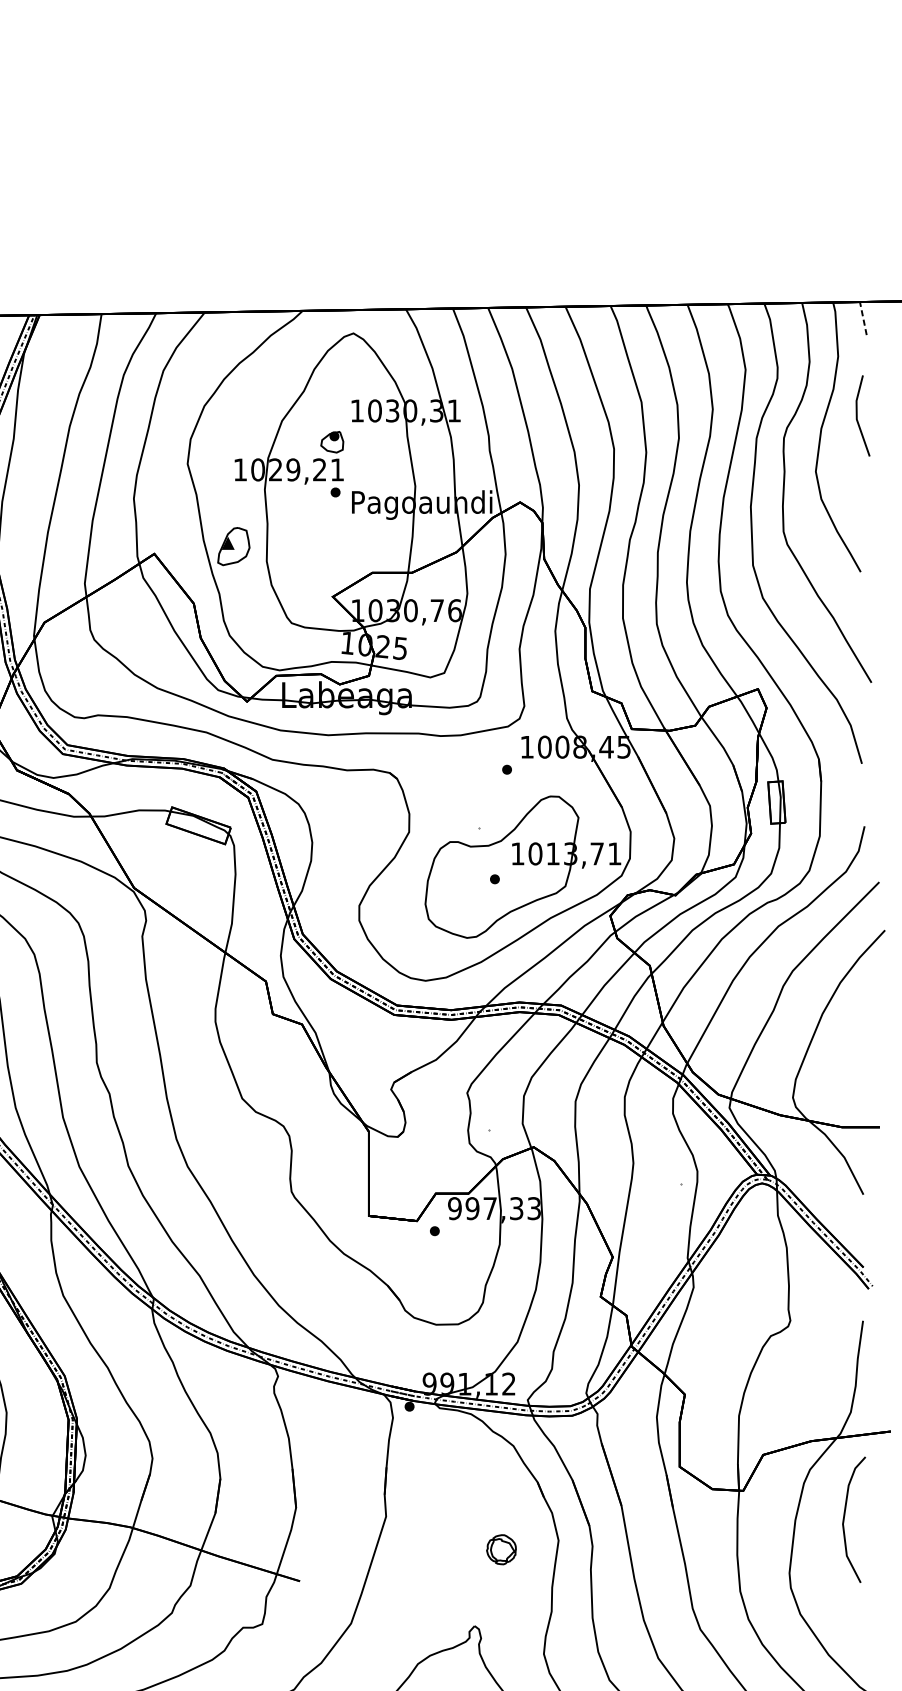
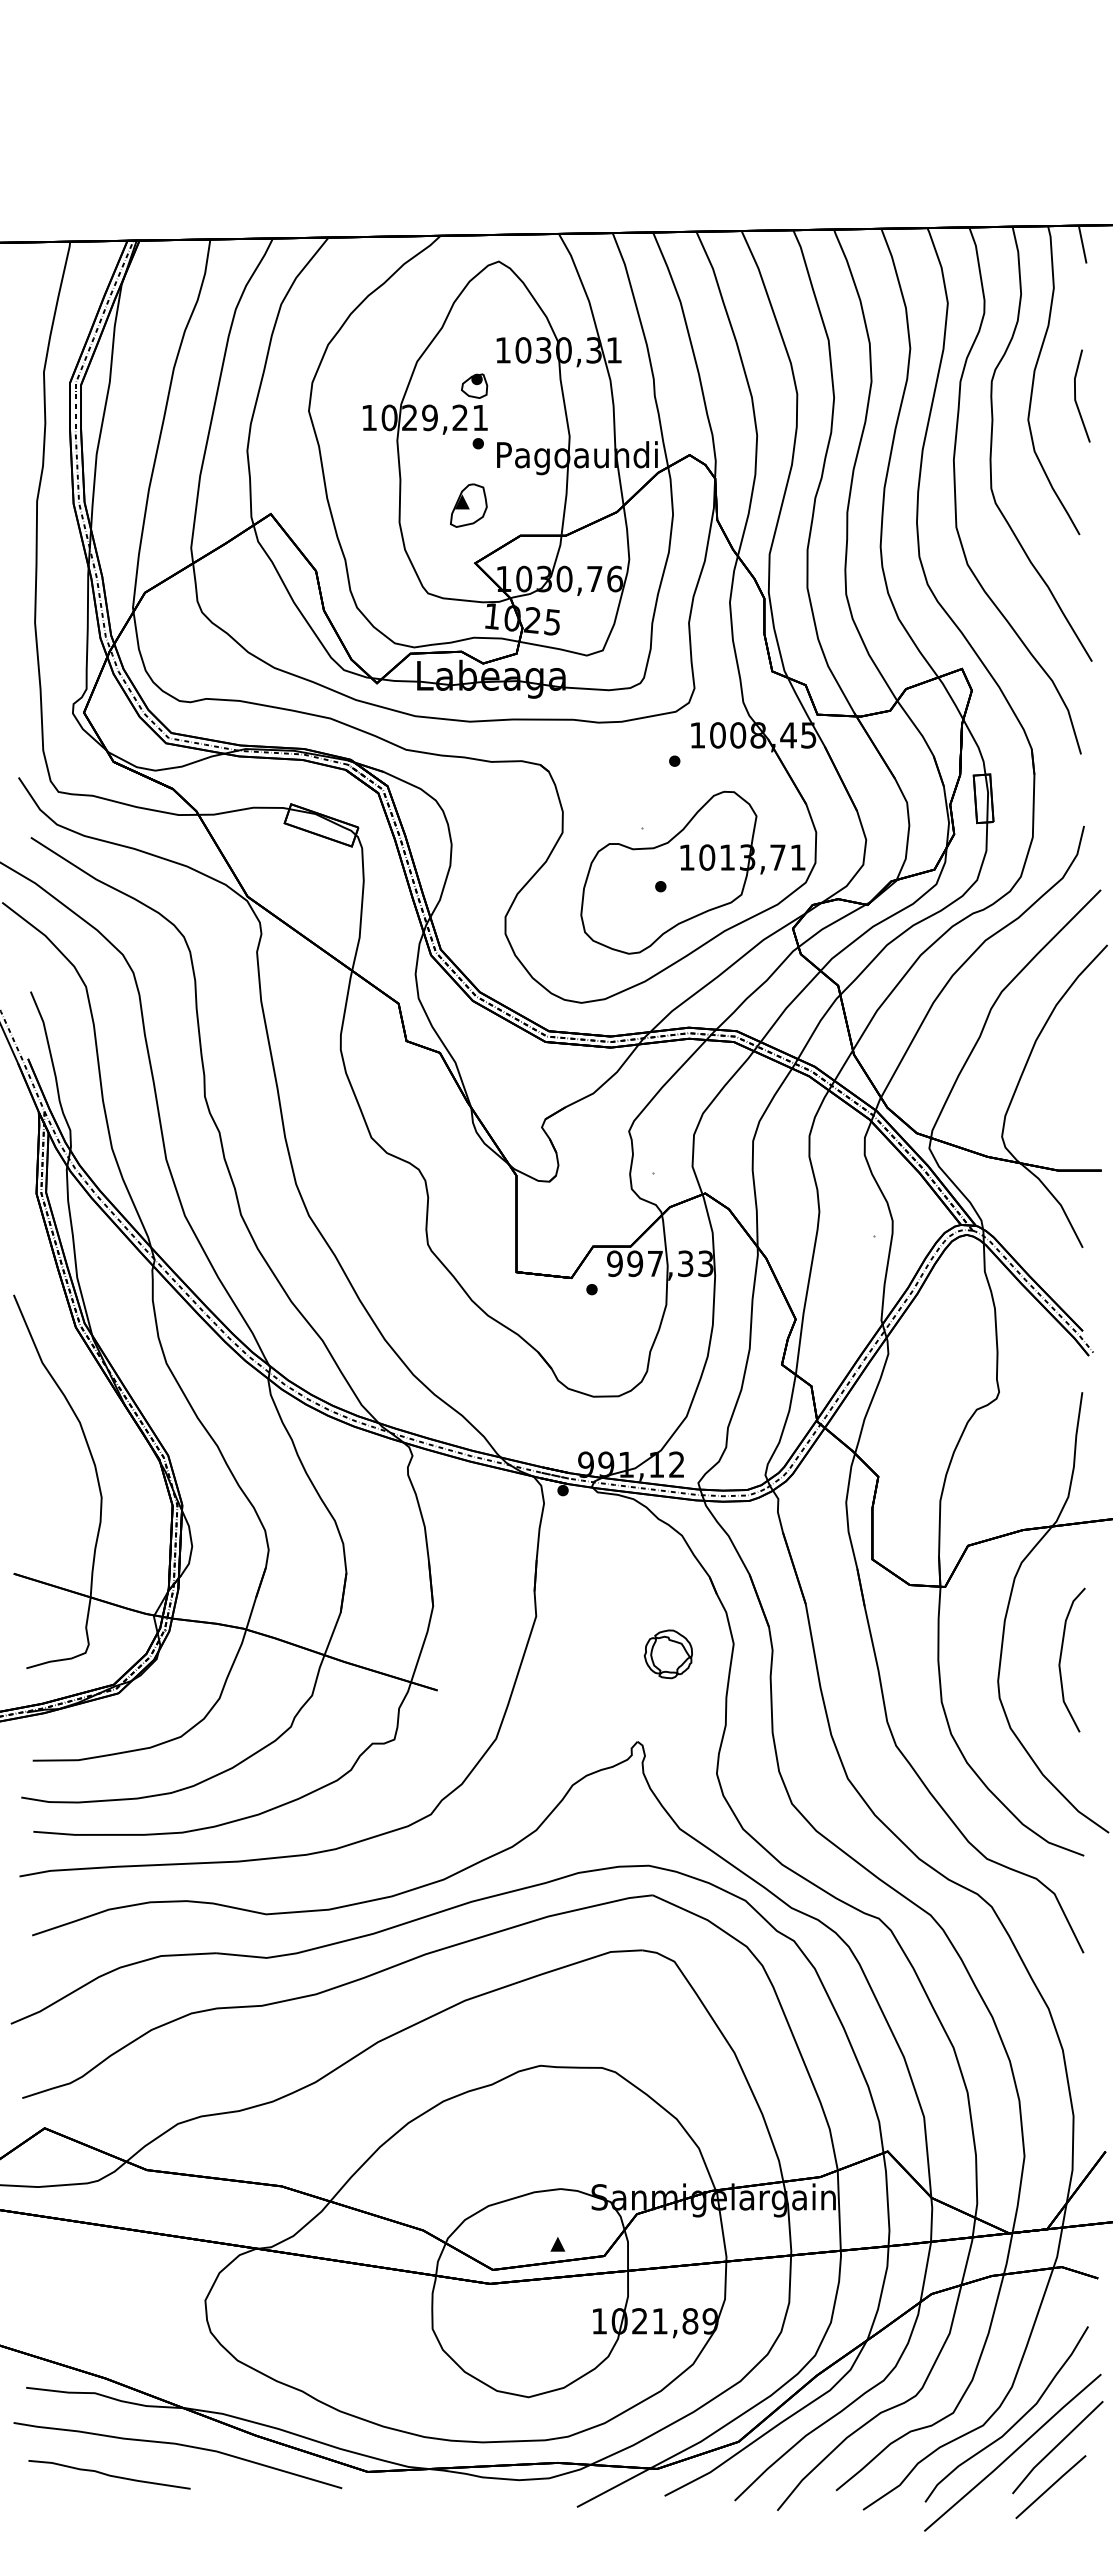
line: (863, 318) -> (1082, 244), dashed -> solid
line: (857, 415) -> (1075, 395), moved
part: (233, 546) -> (468, 505), moved
curve: (844, 1519) -> (1061, 1659), moved
part: (500, 1549) -> (667, 1654), size x1.43

